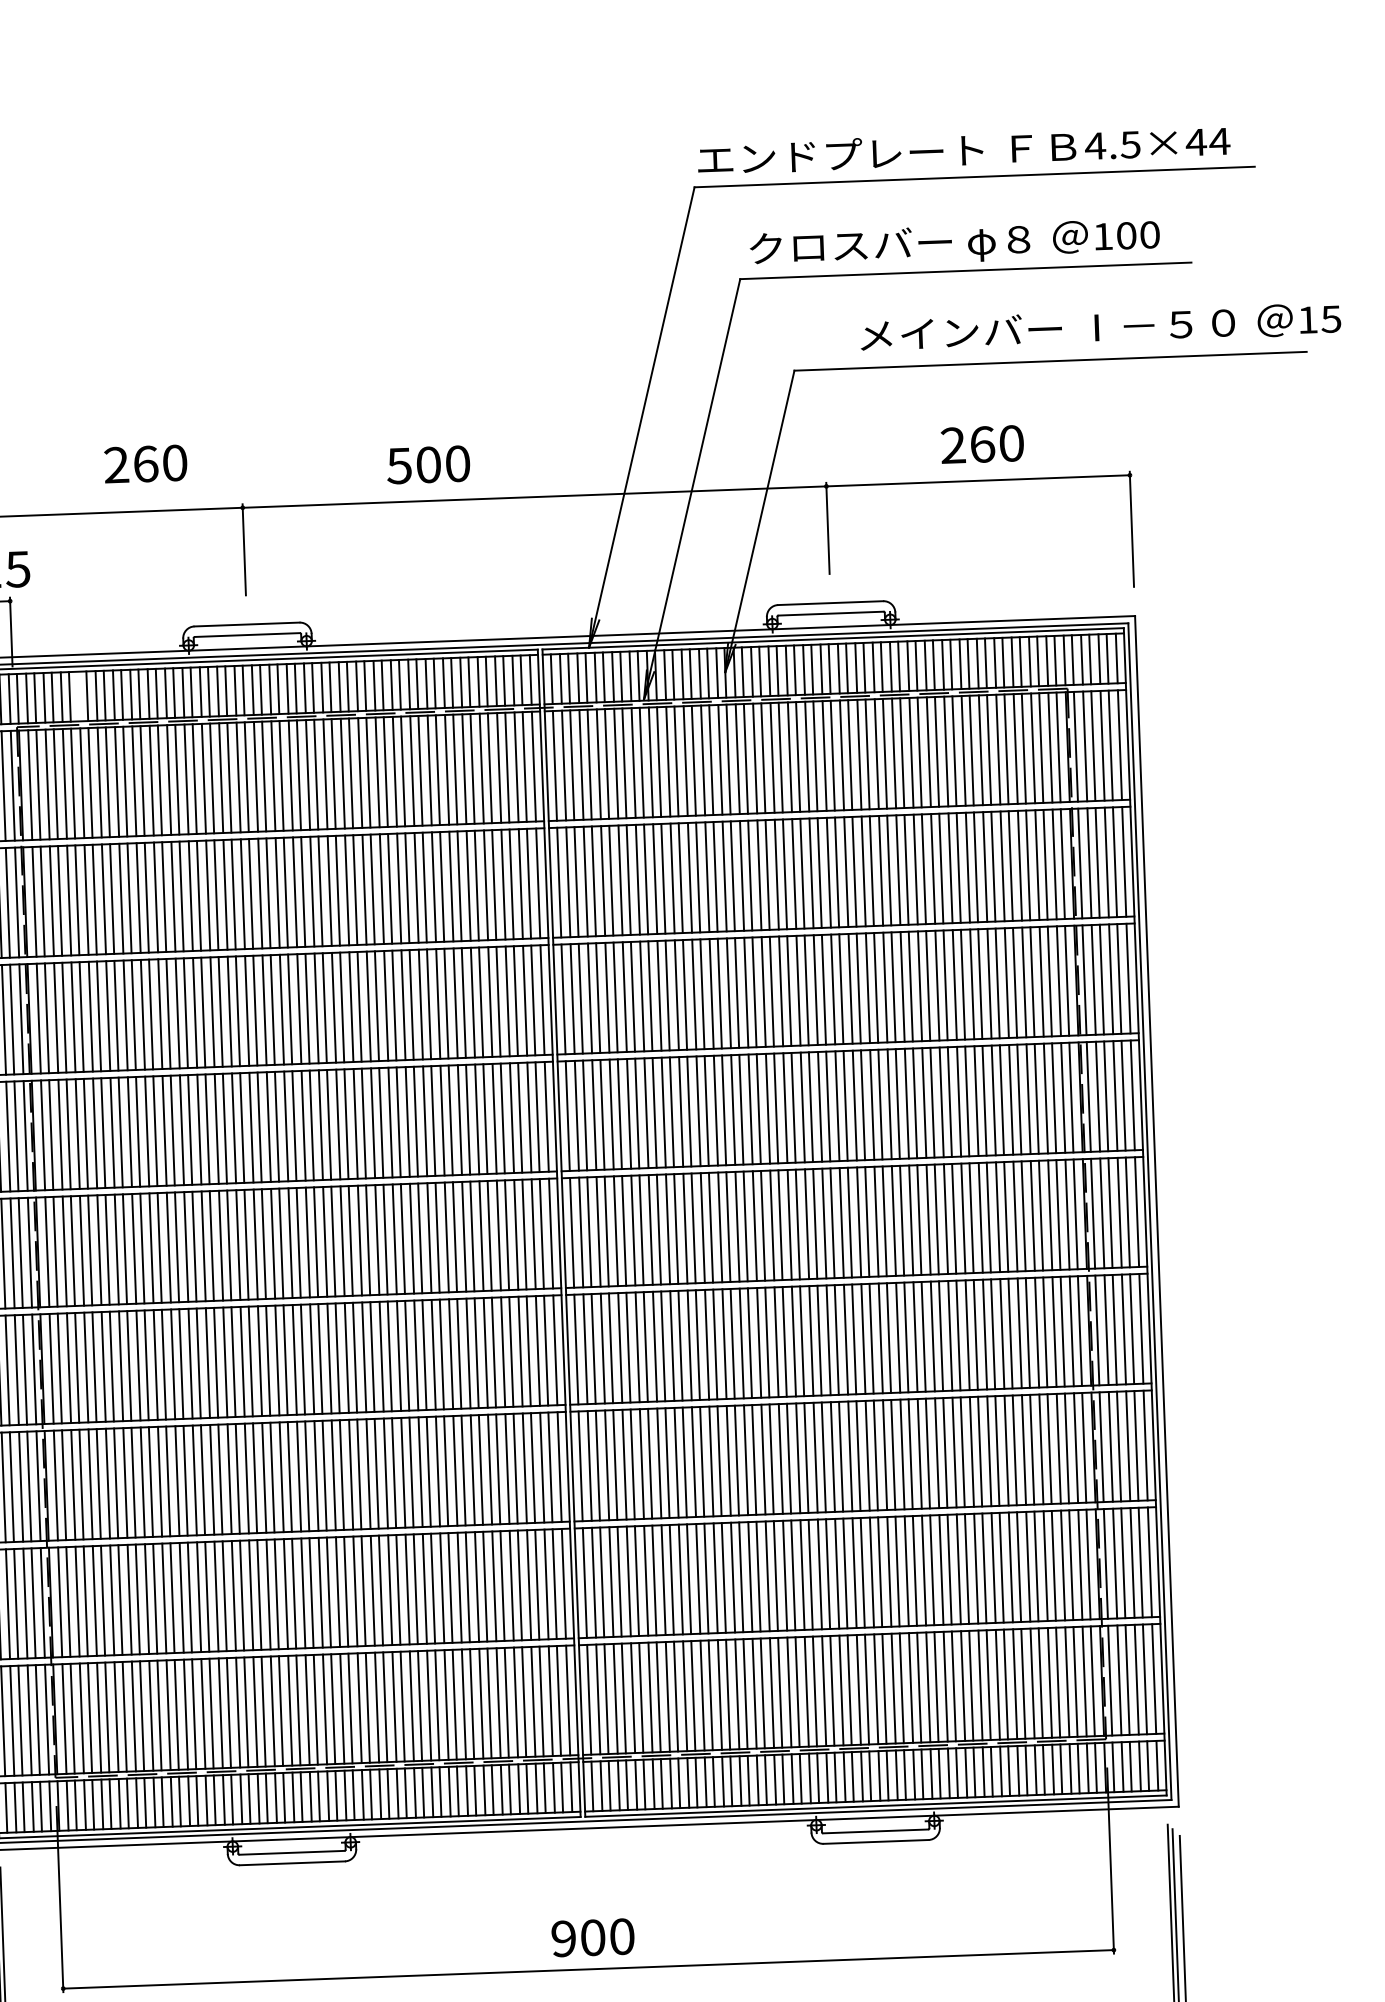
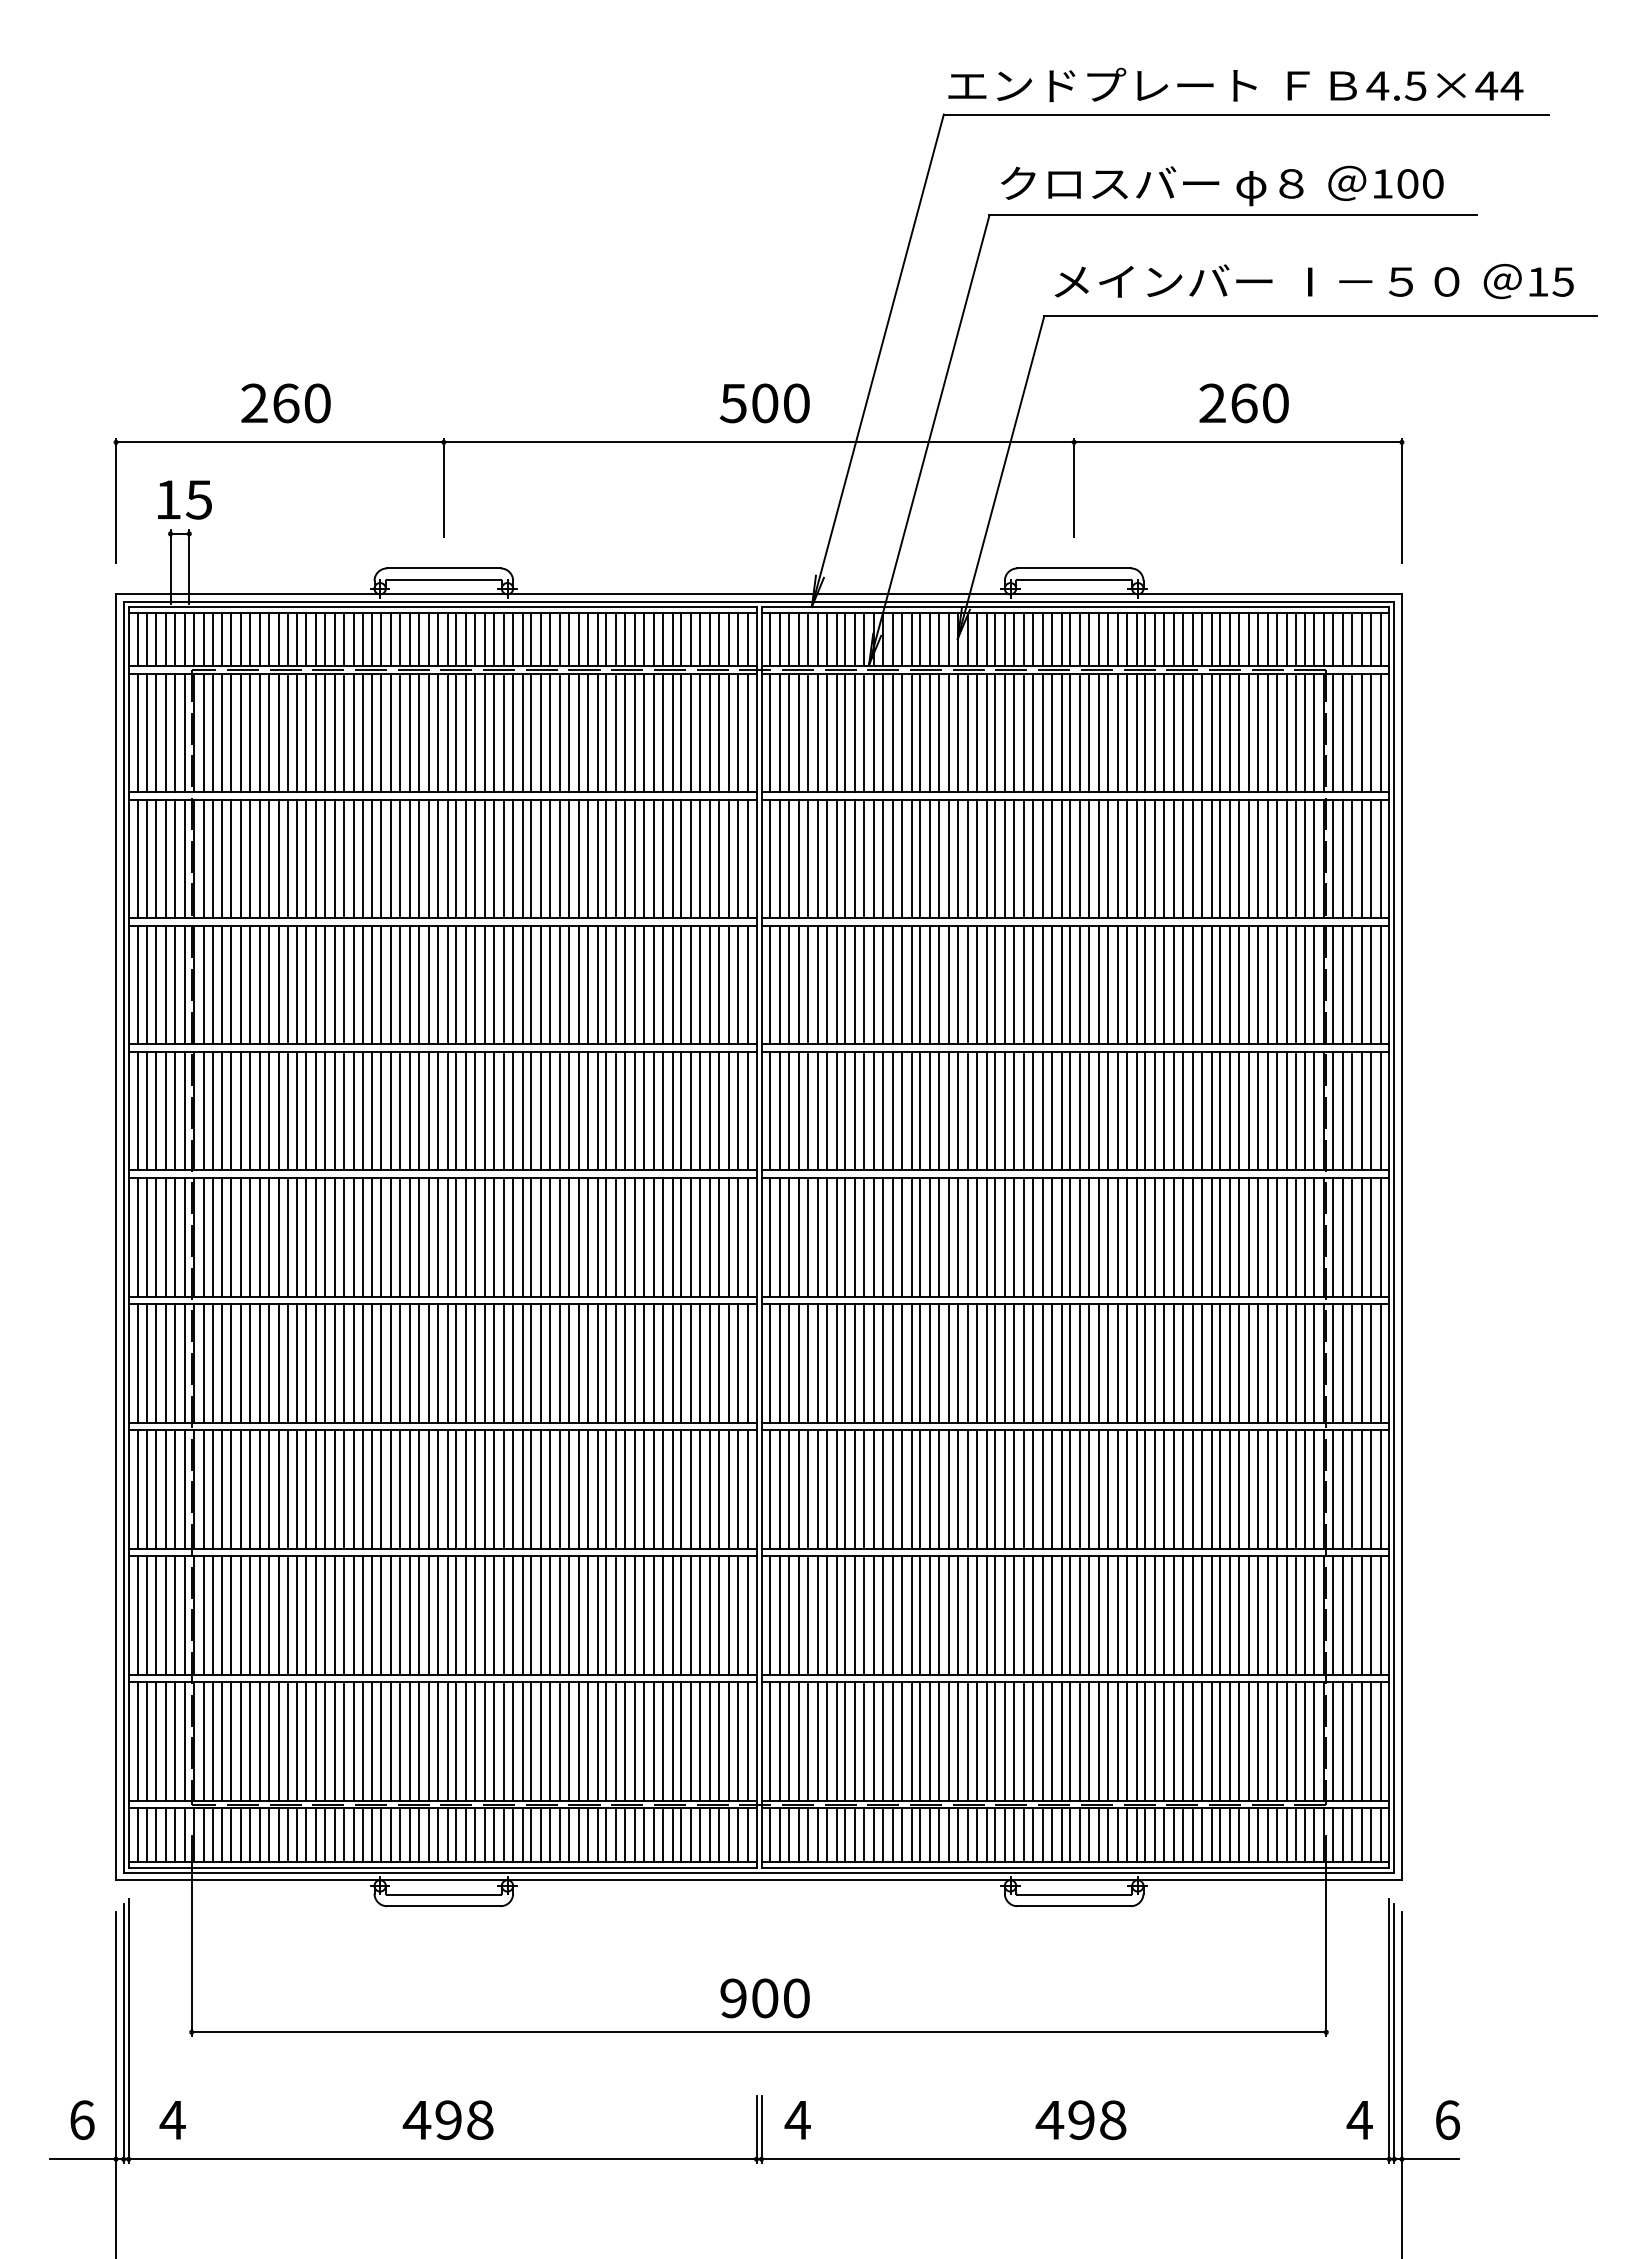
text: (1099, 327) -> (1313, 281), moved
text: (145, 464) -> (285, 403), moved
text: (428, 464) -> (764, 403), moved
line: (78, 696) -> (259, 639), added

